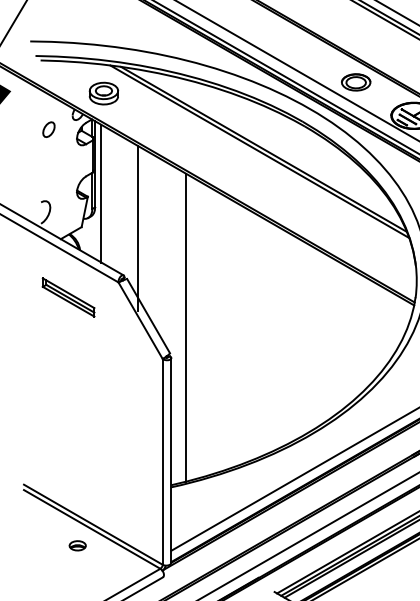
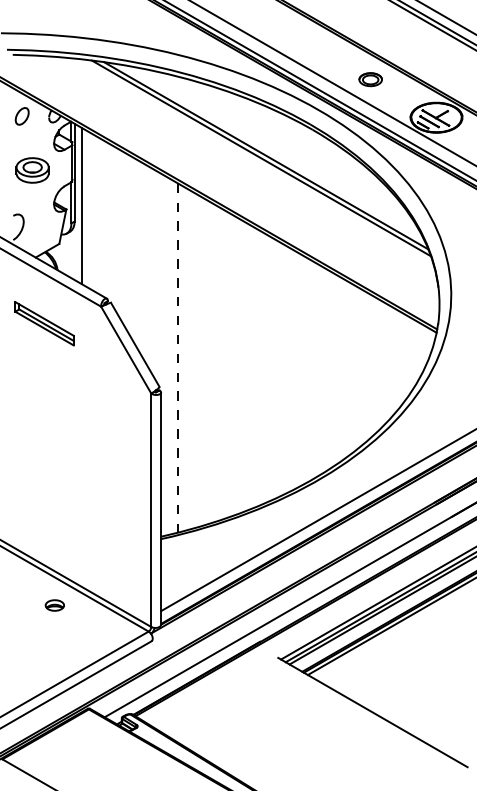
part: (355, 82) -> (370, 79), size x0.7
part: (103, 93) -> (32, 170), moved
part: (48, 129) -> (21, 116), moved
line: (138, 228) -> (123, 245), removed
line: (186, 328) -> (178, 358), solid -> dashed

